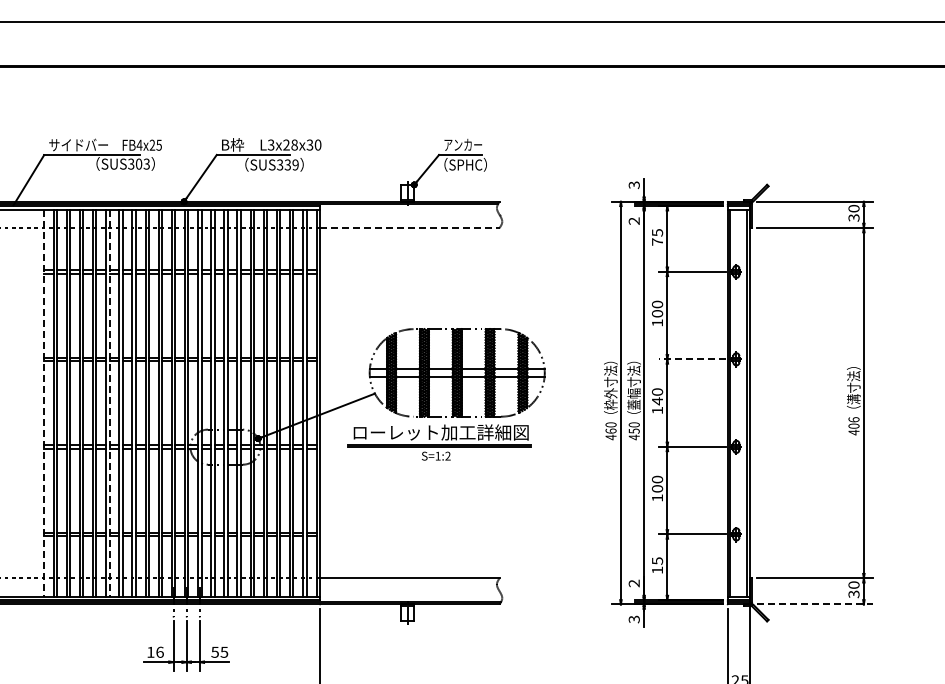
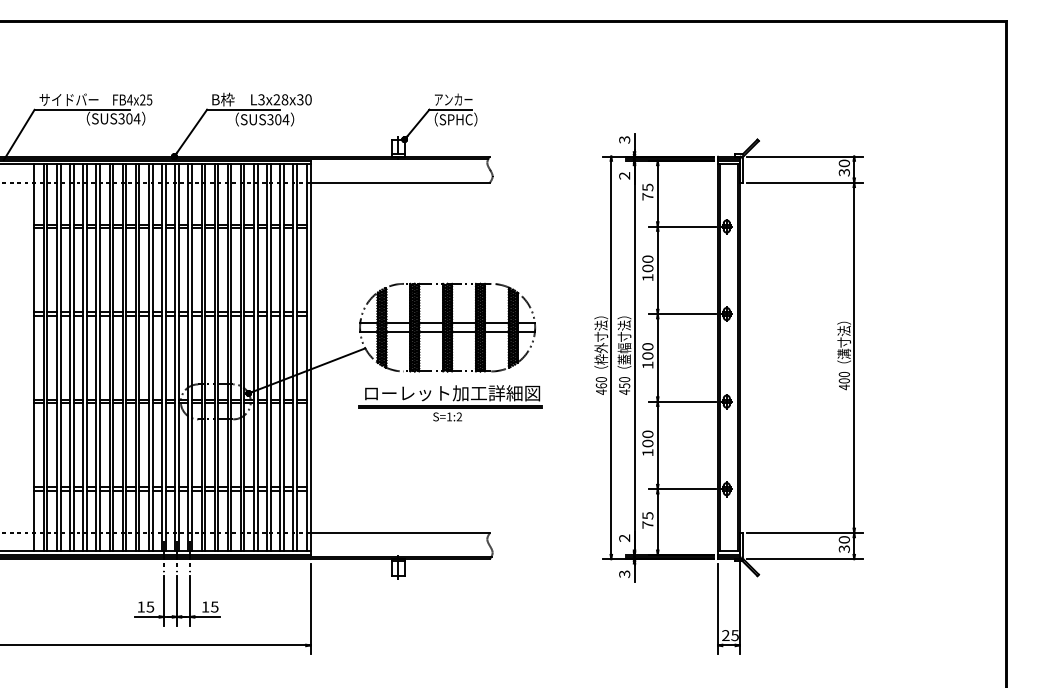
text: (146, 163) -> (136, 118), SUS303 -> SUS304
text: (292, 164) -> (282, 119), SUS339 -> SUS304
line: (410, 227) -> (400, 182), dashed -> solid
line: (692, 359) -> (682, 314), dashed -> solid
text: (657, 401) -> (647, 356), 140 -> 100
line: (44, 403) -> (34, 358), dashed -> solid
line: (110, 403) -> (100, 358), dashed -> solid
text: (853, 418) -> (843, 373), 406 -> 400
part: (439, 442) -> (450, 403), moved
text: (657, 569) -> (647, 524), 15 -> 75
line: (815, 604) -> (805, 559), dashed -> solid
text: (160, 651) -> (150, 606), 16 -> 15
text: (215, 651) -> (205, 606), 55 -> 15

